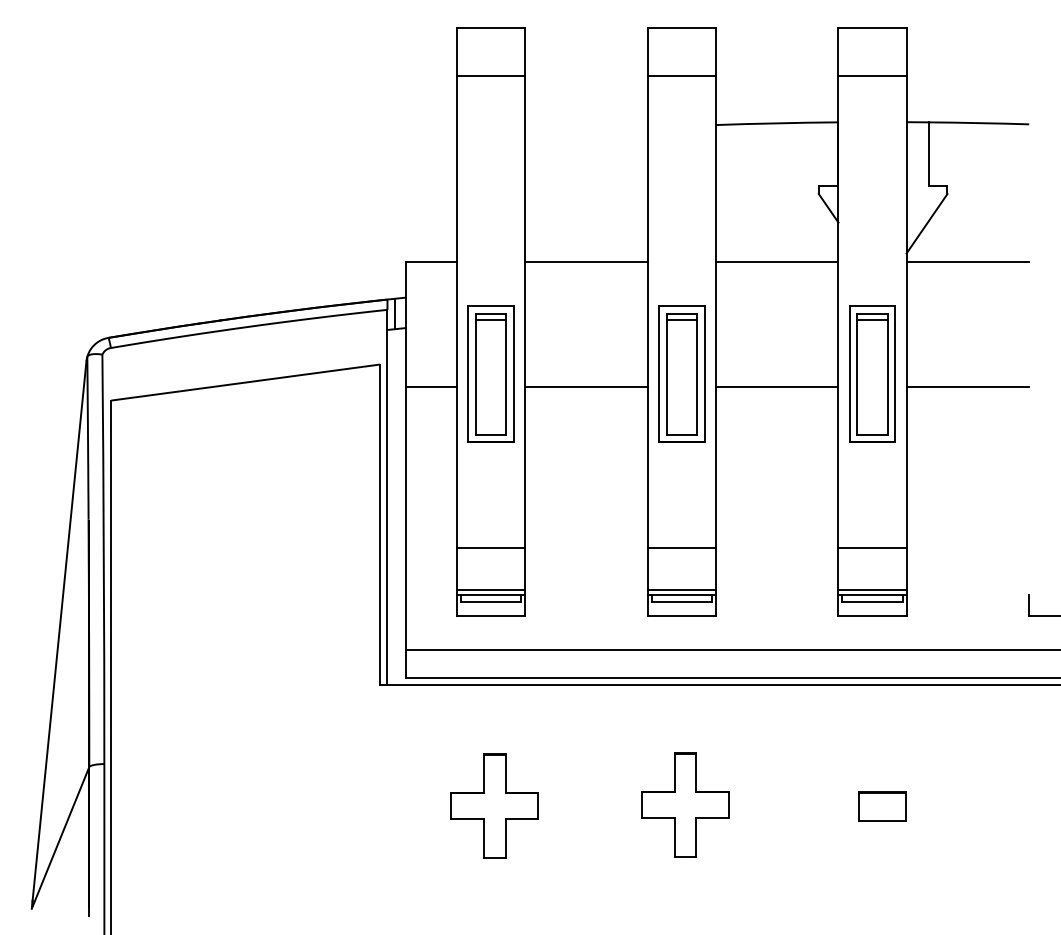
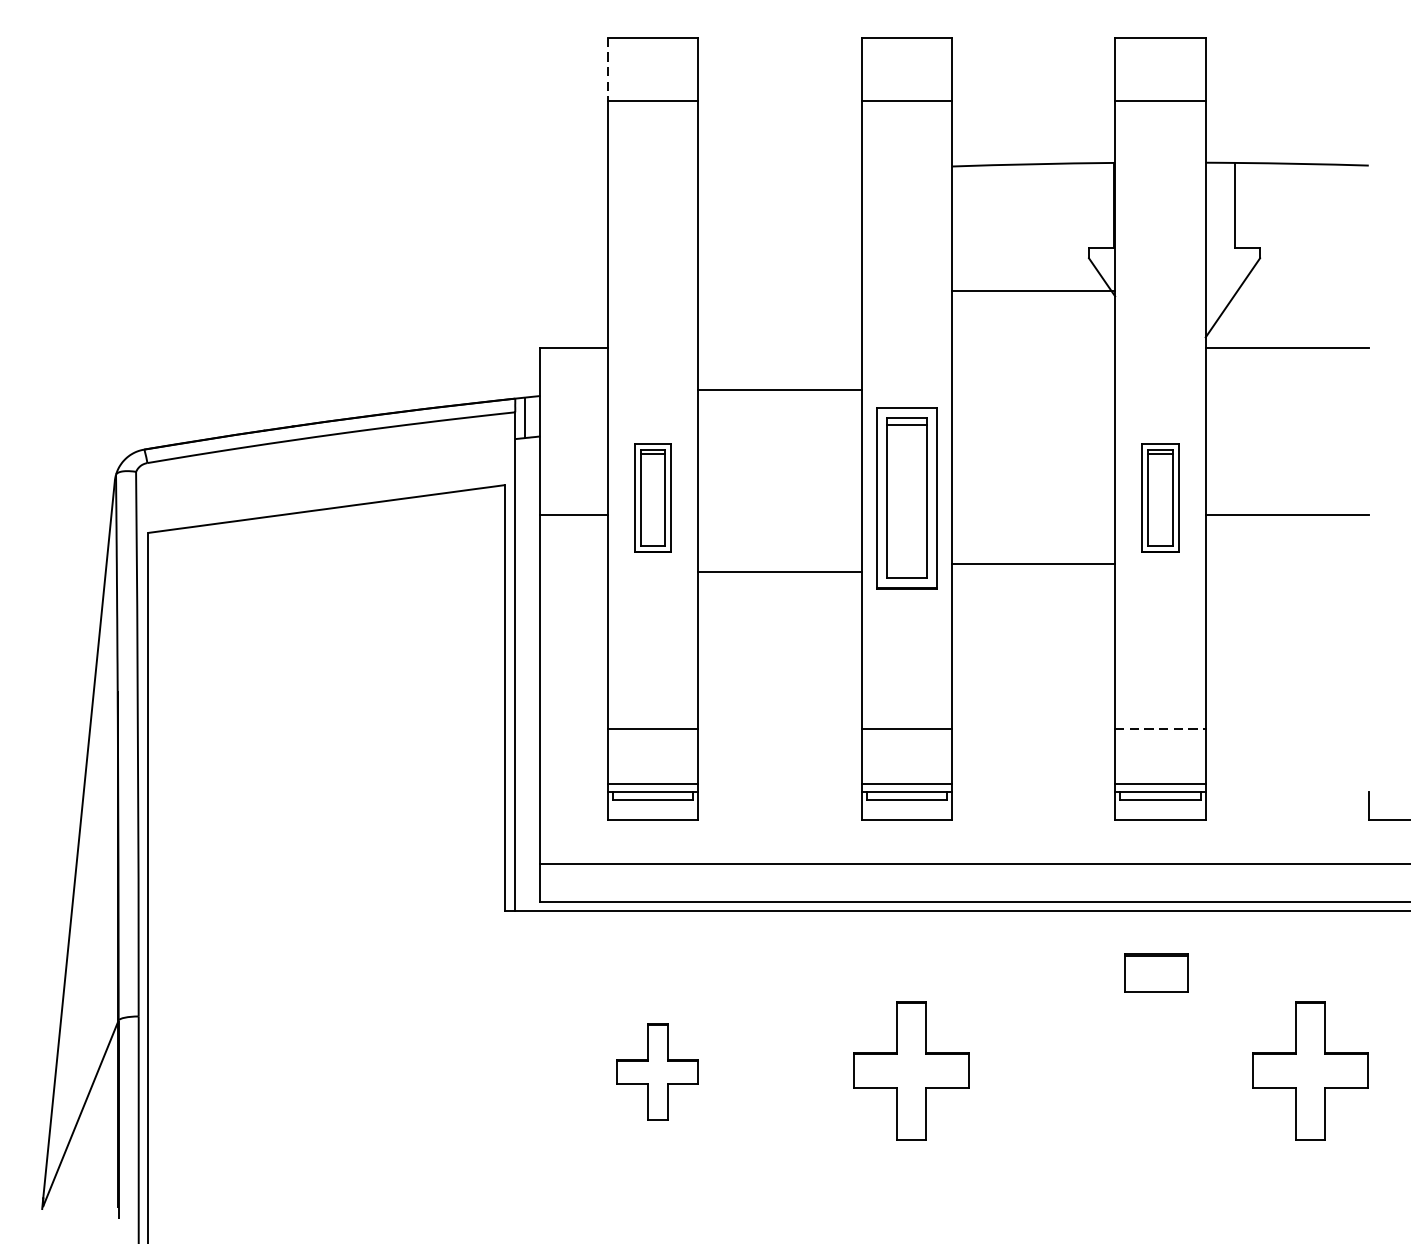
line: (457, 52) -> (608, 70), solid -> dashed
line: (586, 261) -> (779, 389), moved
line: (776, 261) -> (1032, 290), moved
part: (490, 373) -> (652, 496), size x0.6
part: (872, 373) -> (1160, 496), size x0.6
line: (586, 386) -> (779, 571), moved
line: (776, 386) -> (1032, 563), moved
line: (873, 547) -> (1161, 728), solid -> dashed
part: (985, 804) -> (1310, 1070), added
part: (494, 805) -> (657, 1071), size x0.7
part: (882, 806) -> (1156, 973), moved

